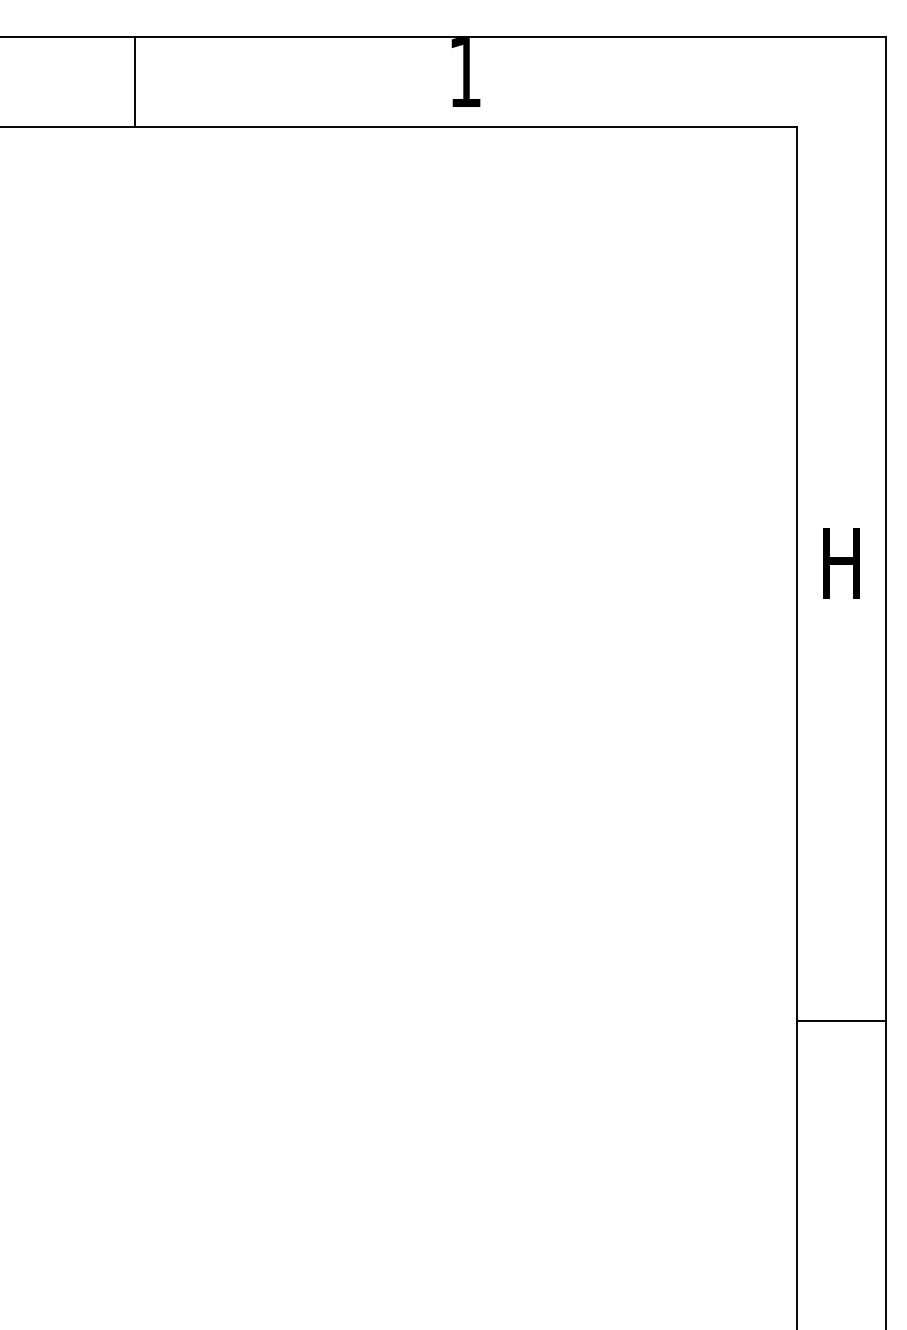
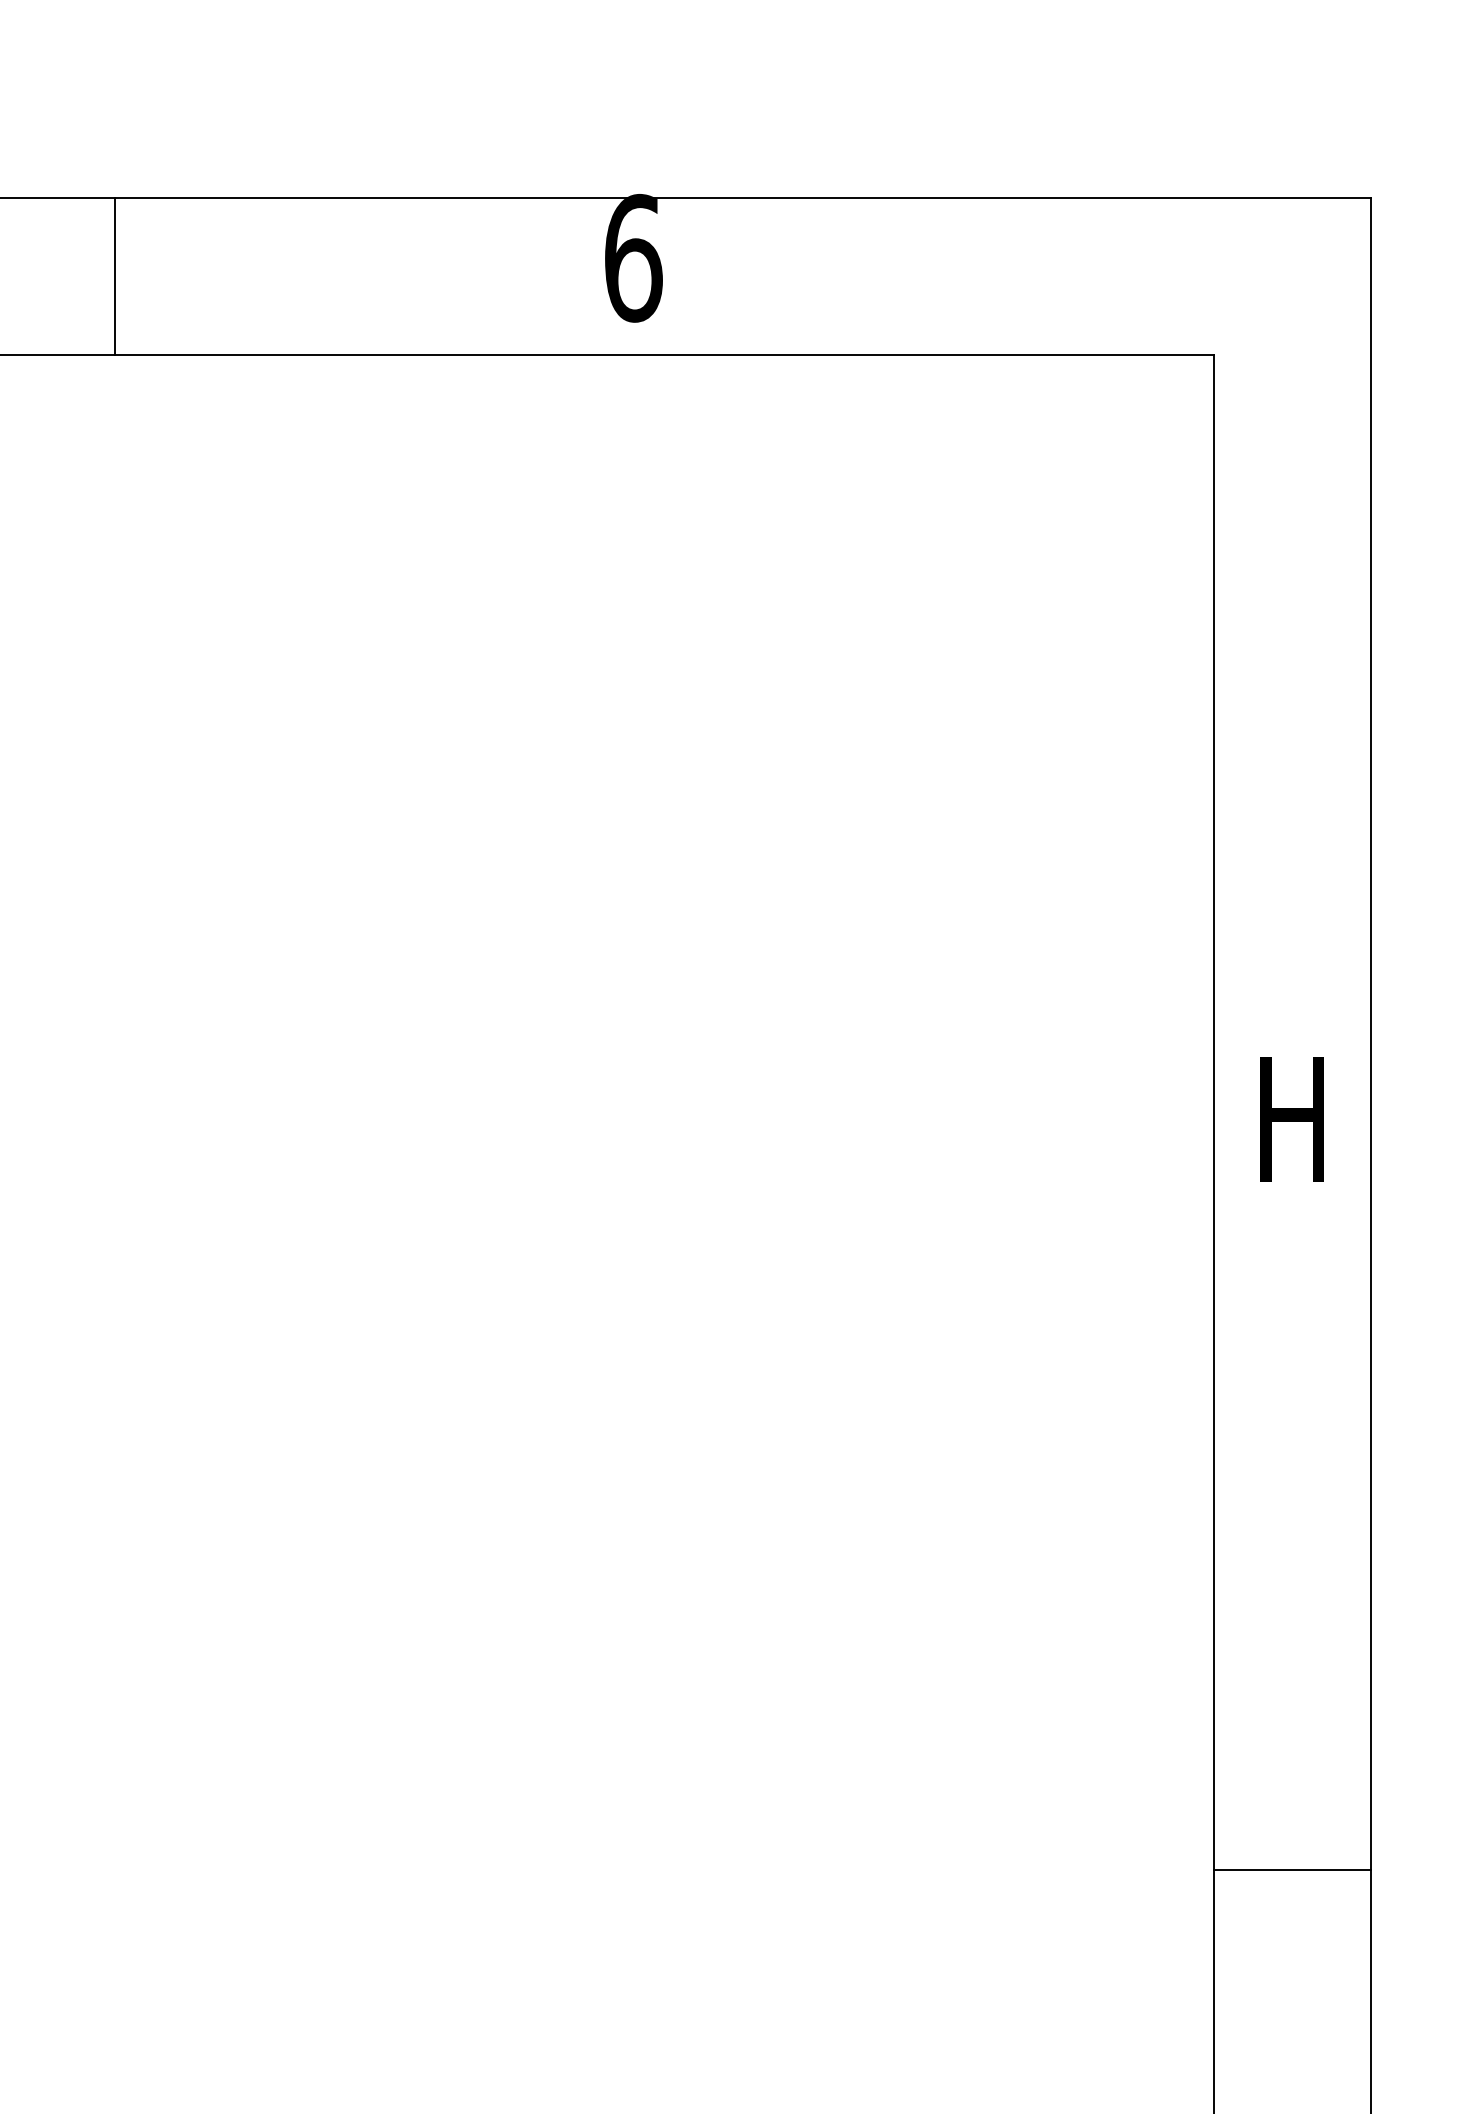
text: (465, 71) -> (633, 258), 1 -> 6
line: (135, 81) -> (115, 275), moved
line: (841, 1020) -> (1292, 1869), moved

